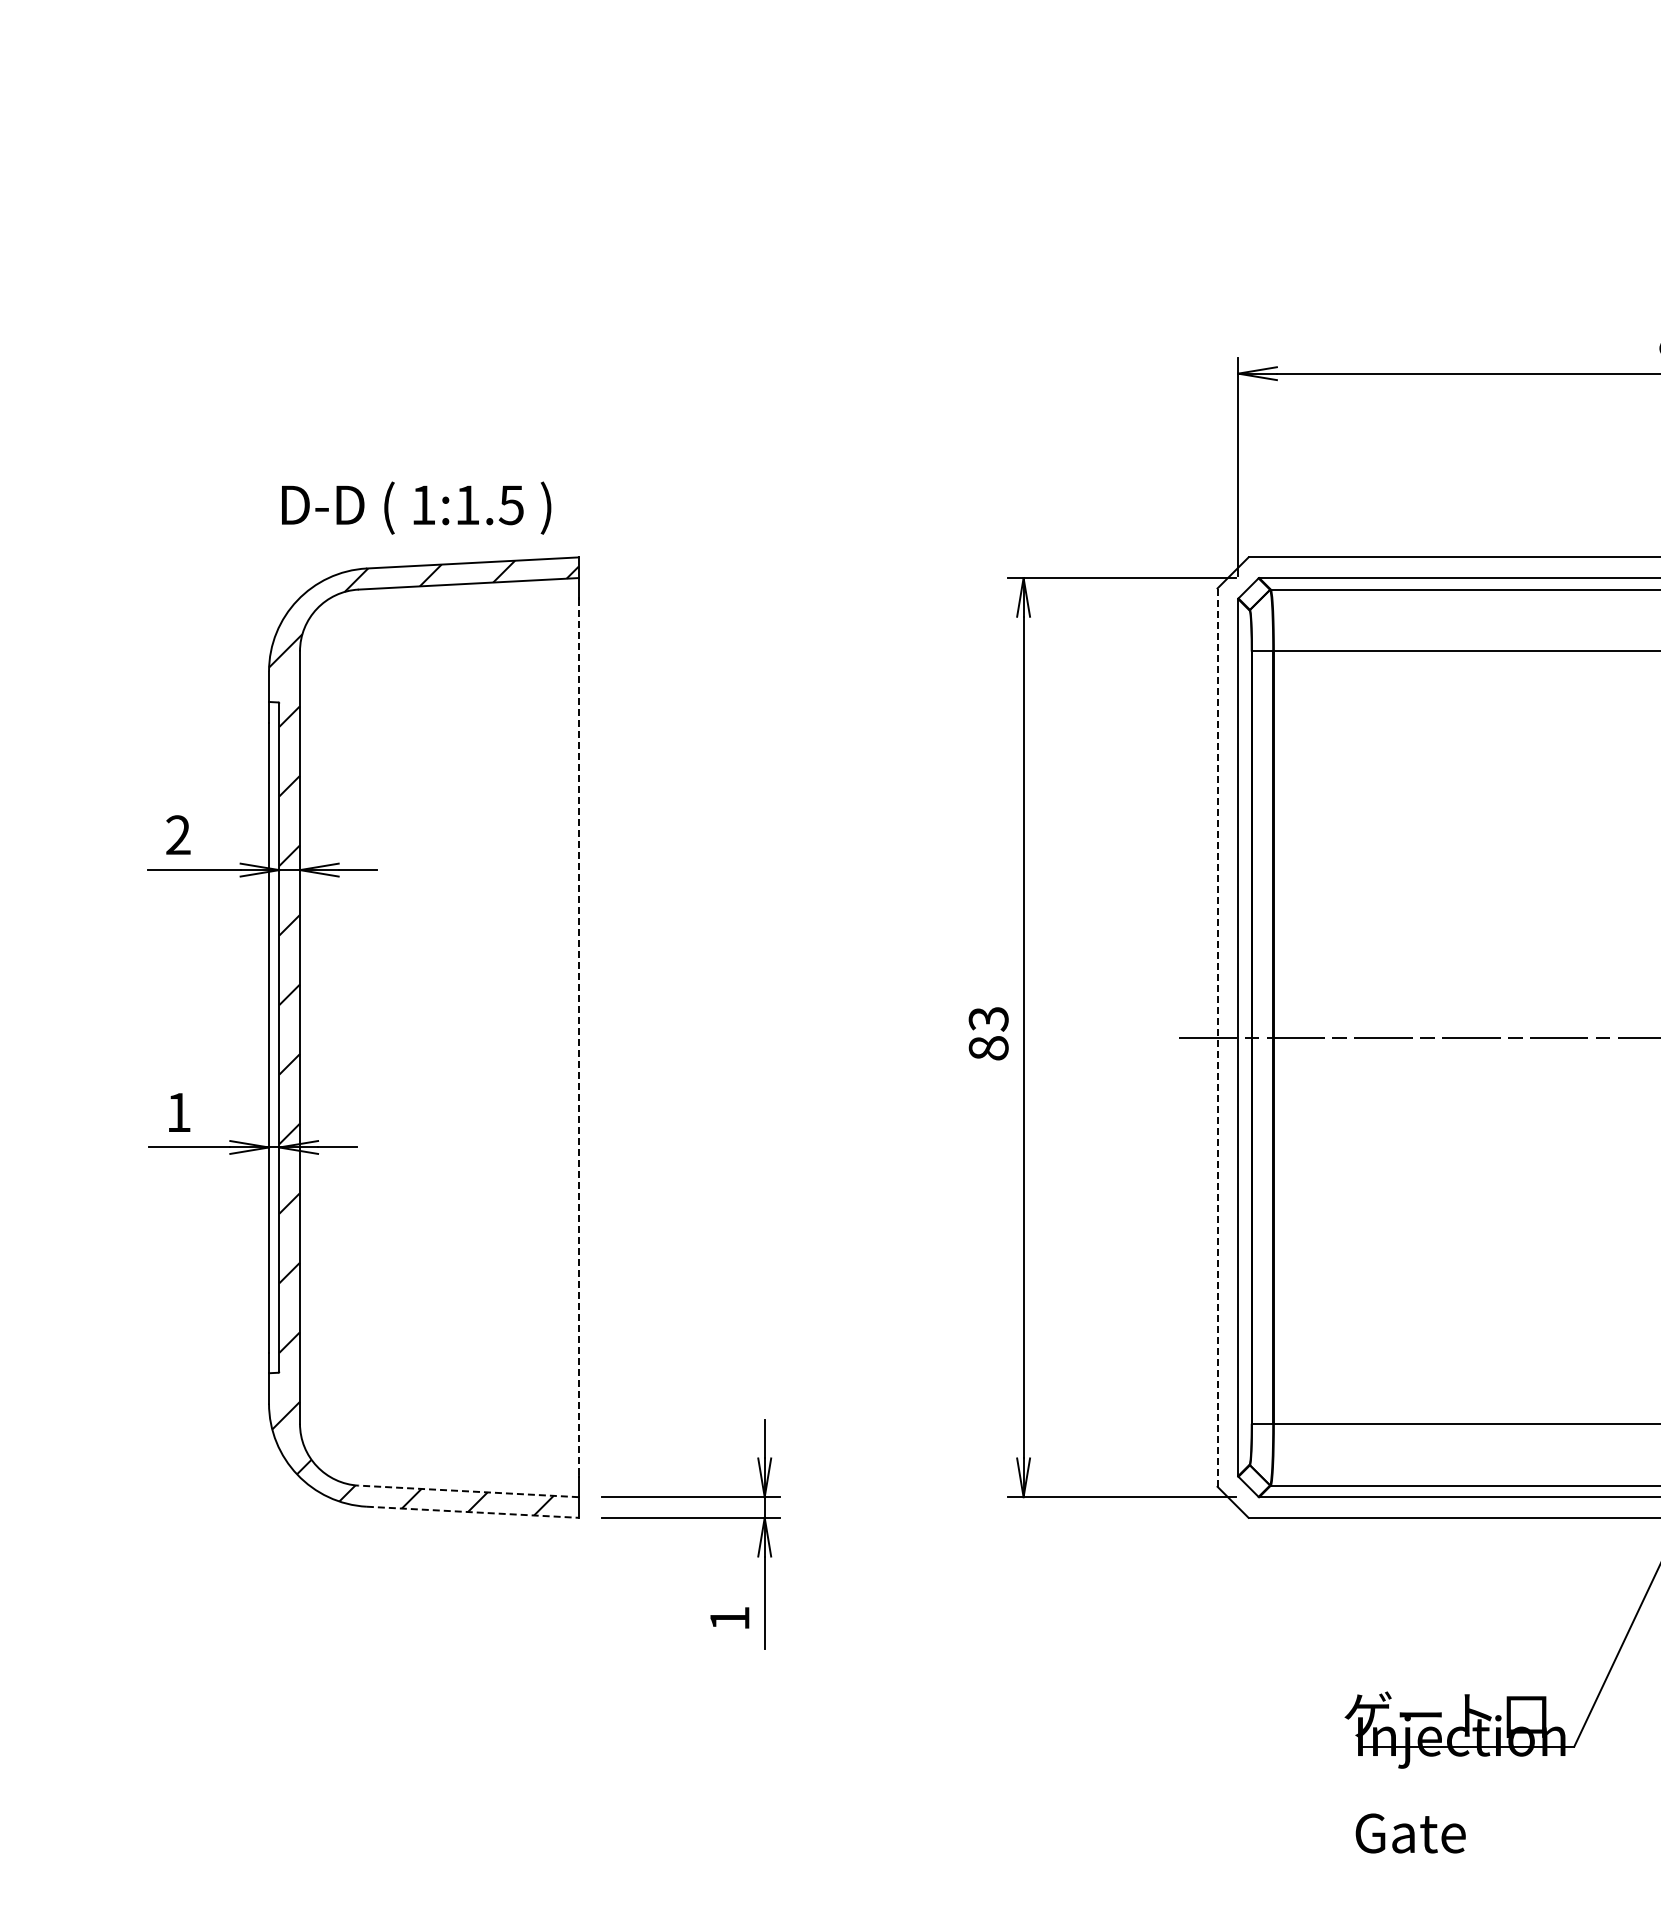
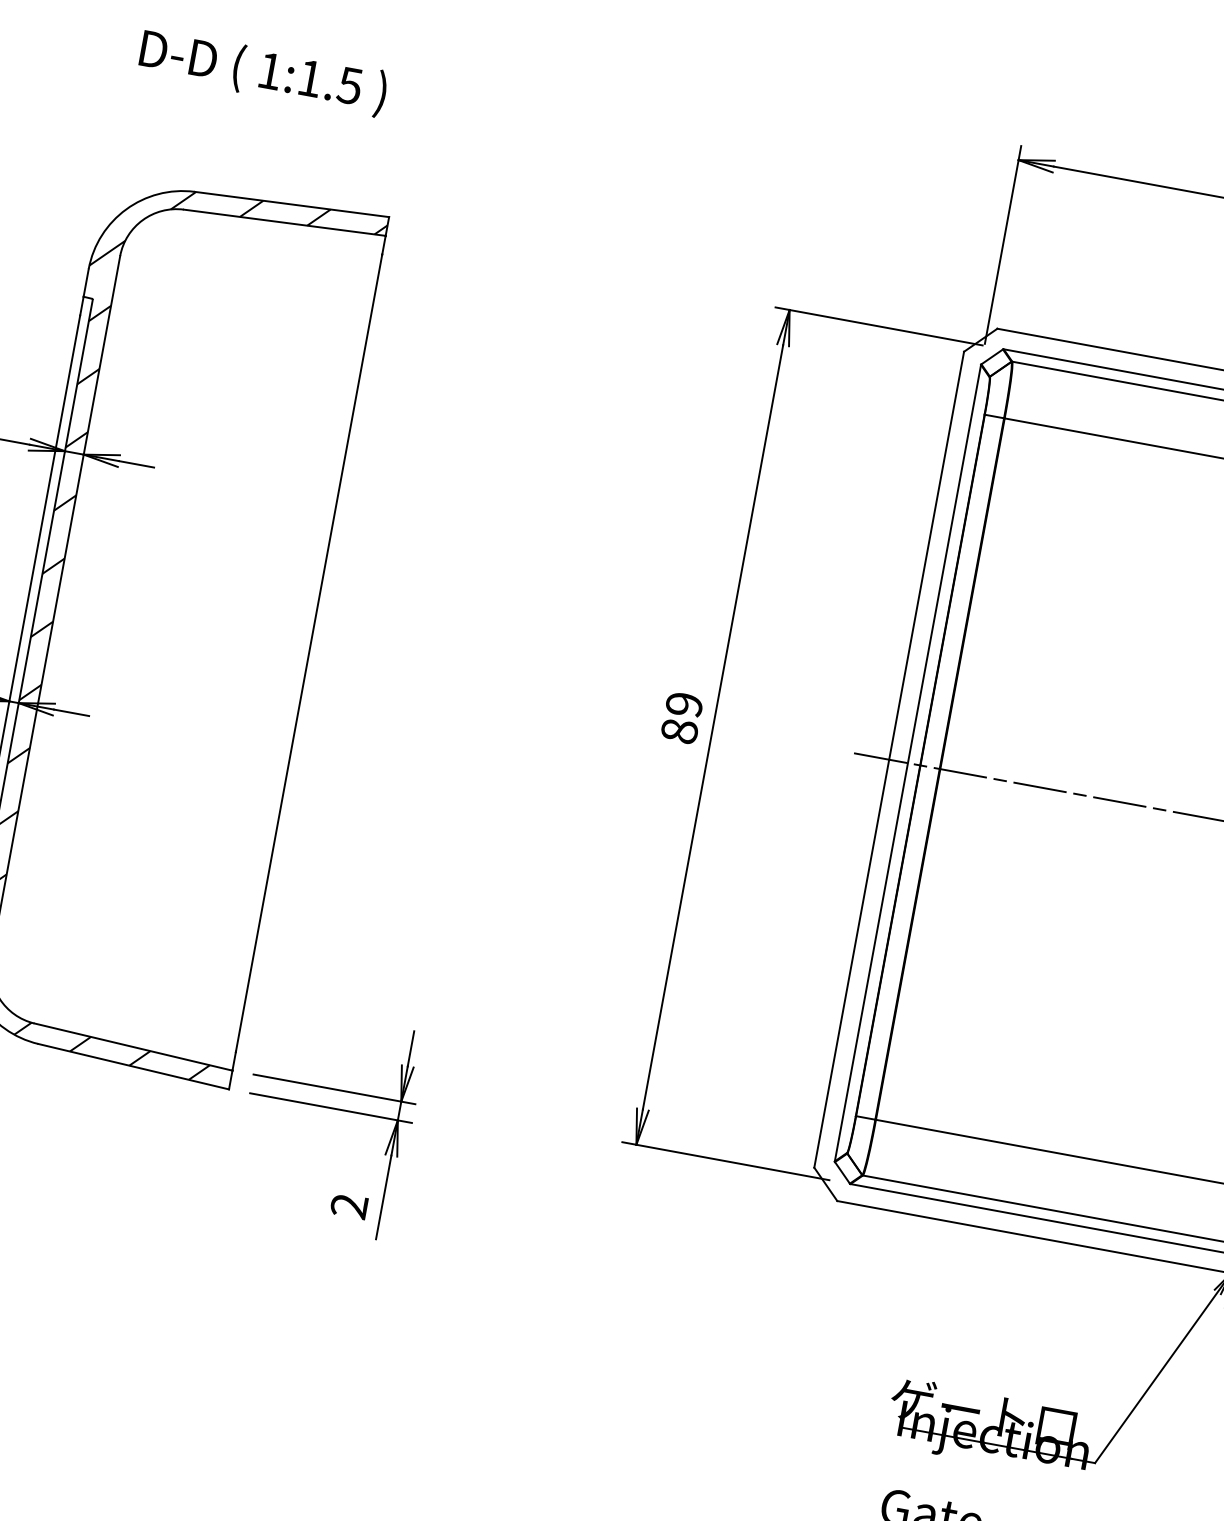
text: (416, 507) -> (263, 72), moved
text: (988, 1019) -> (684, 705), 83 -> 89
line: (1217, 1037) -> (889, 759), dashed -> solid
line: (578, 1038) -> (308, 654), dashed -> solid
line: (468, 1491) -> (133, 1047), dashed -> solid
line: (473, 1512) -> (134, 1067), dashed -> solid
text: (729, 1618) -> (349, 1205), 1 -> 2

